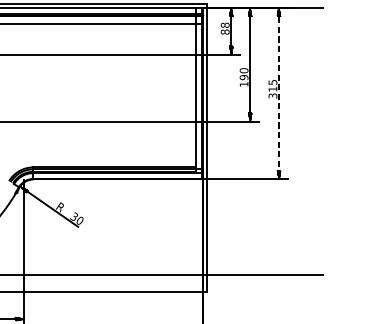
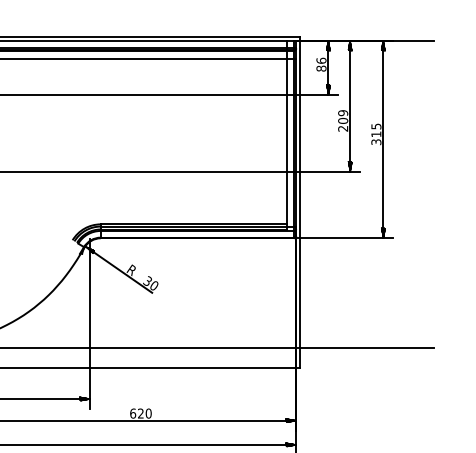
text: (225, 25) -> (321, 60), 88 -> 86
text: (244, 77) -> (343, 120), 190 -> 209
line: (279, 93) -> (383, 139), dashed -> solid

